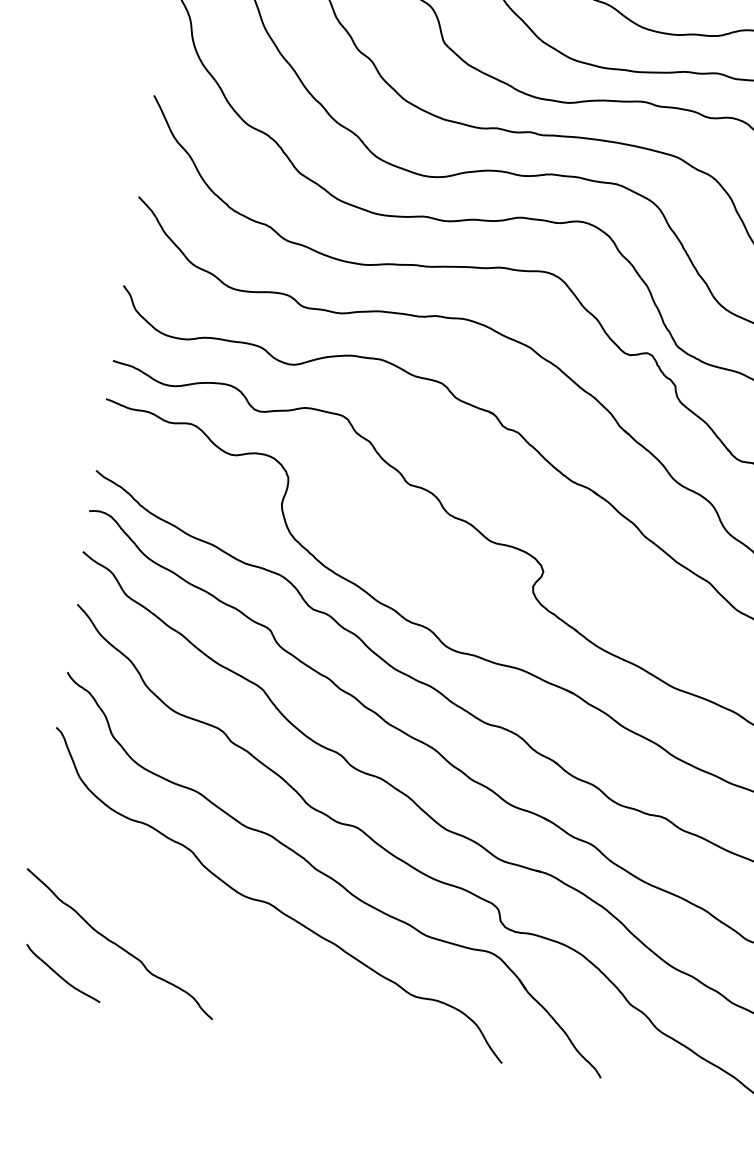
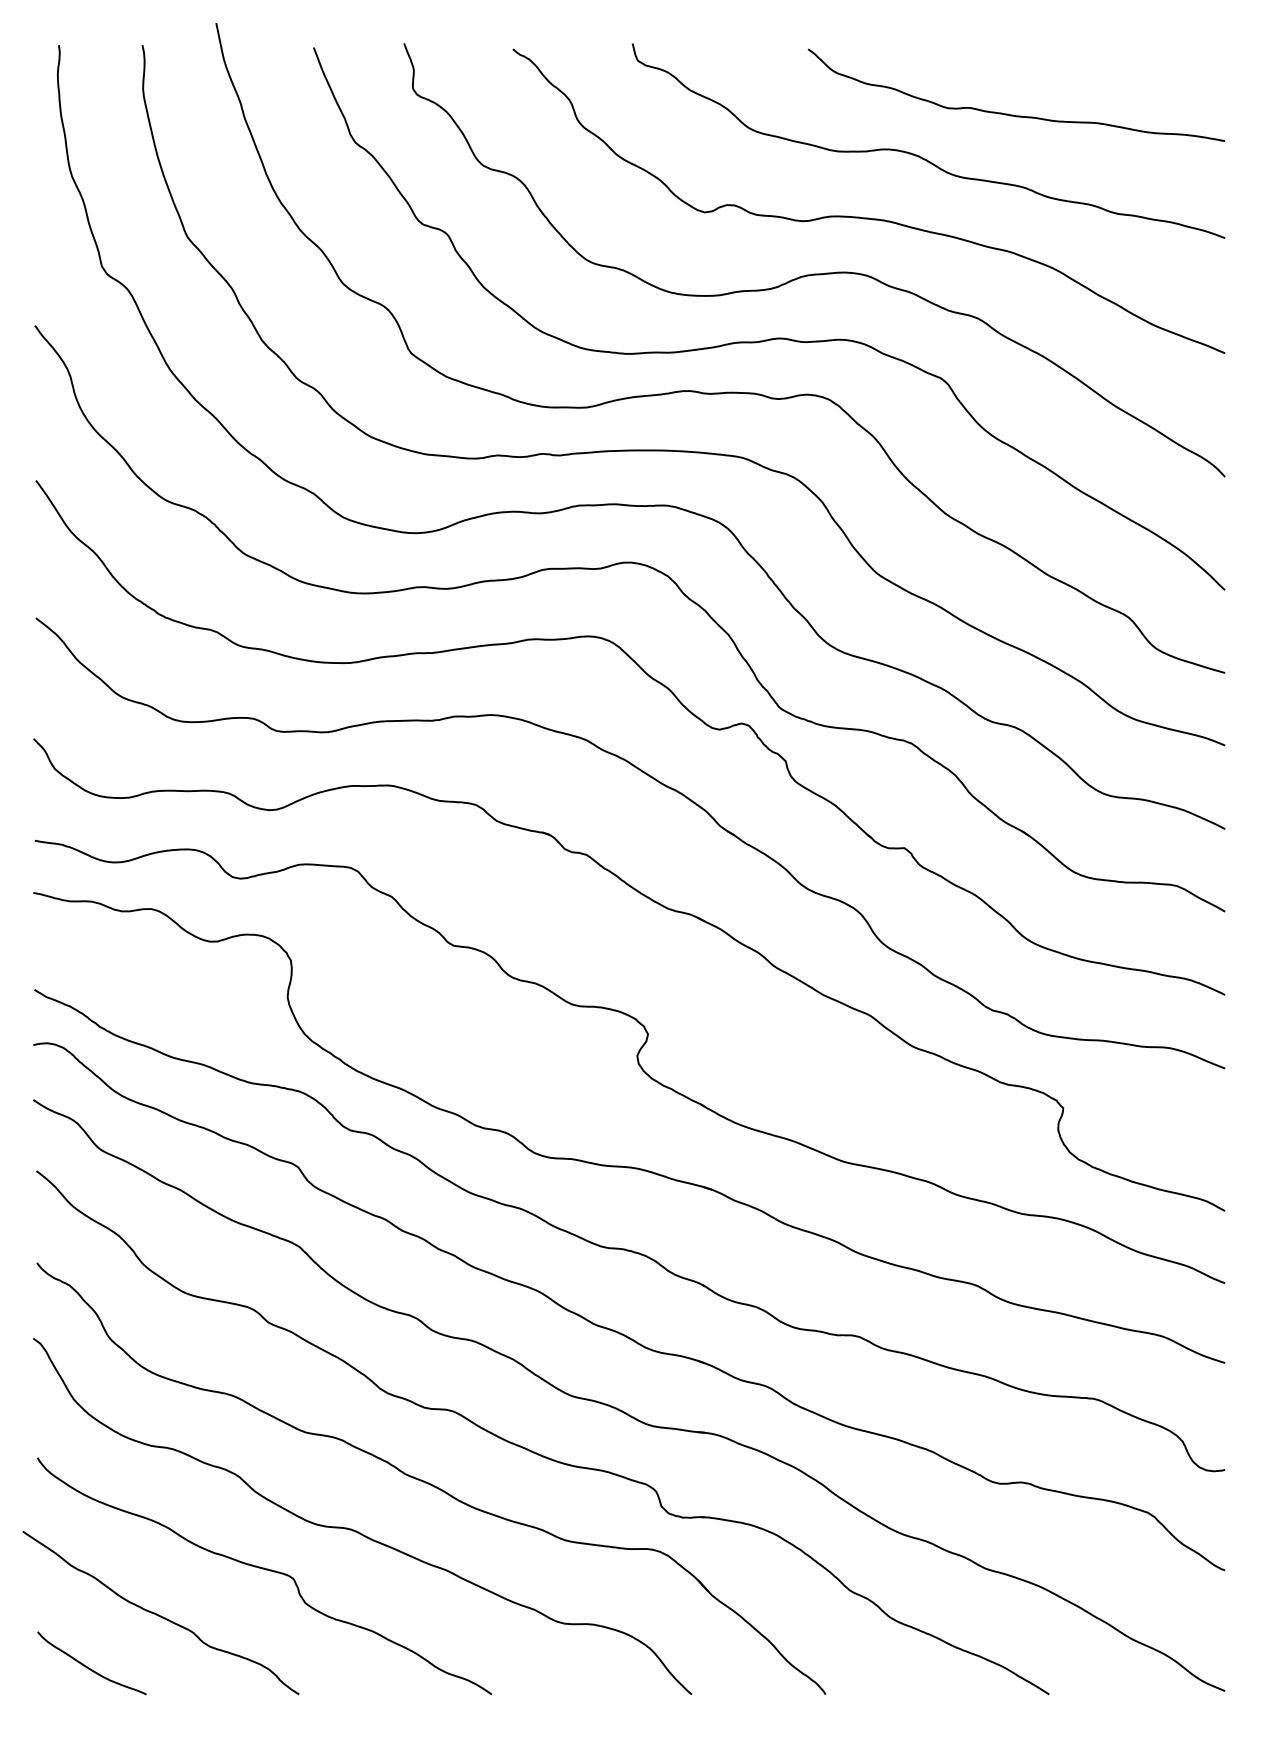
curve: (202, 924) -> (266, 1570), added

